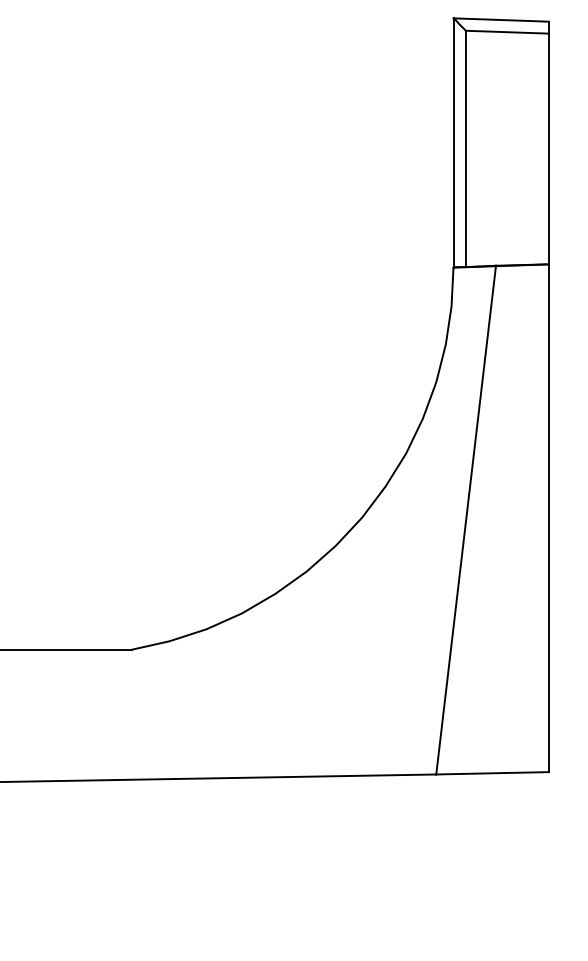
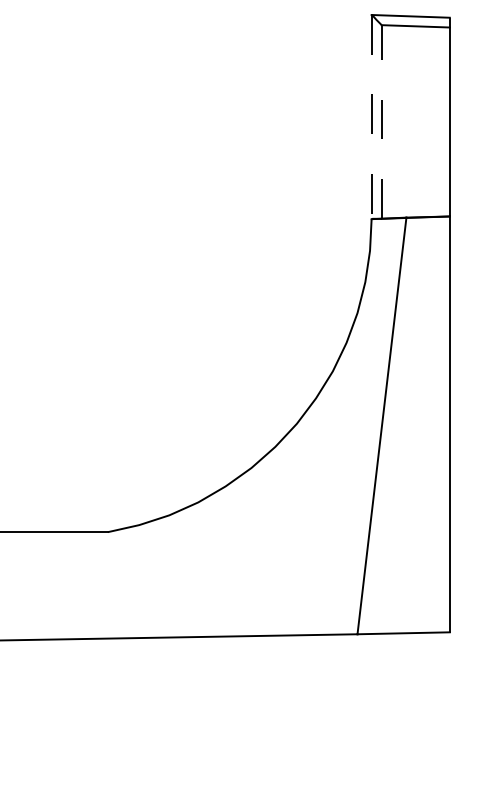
line: (453, 143) -> (371, 117), solid -> dashed
line: (465, 148) -> (381, 121), solid -> dashed

